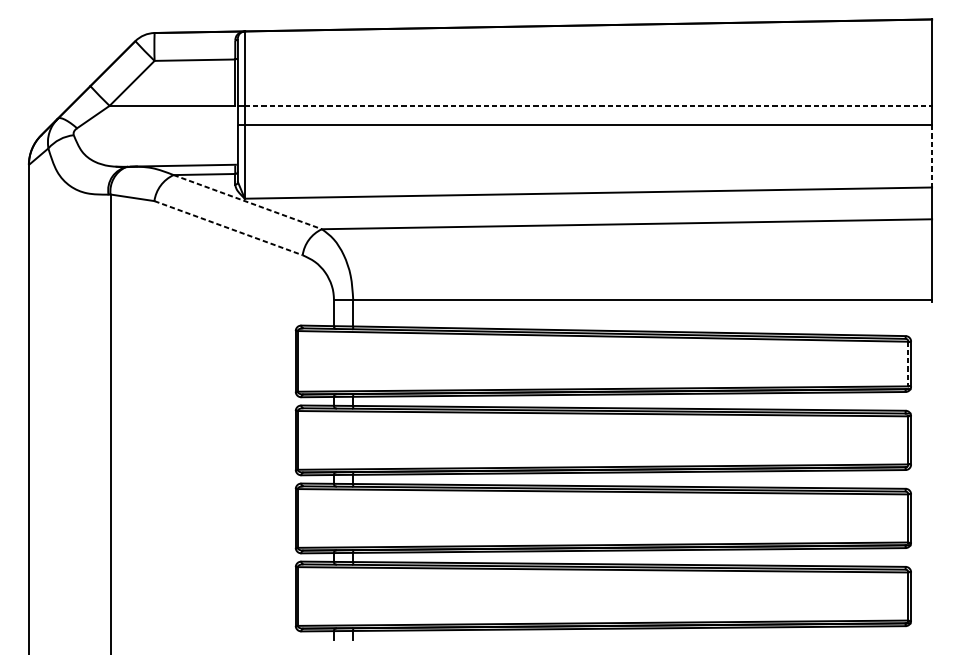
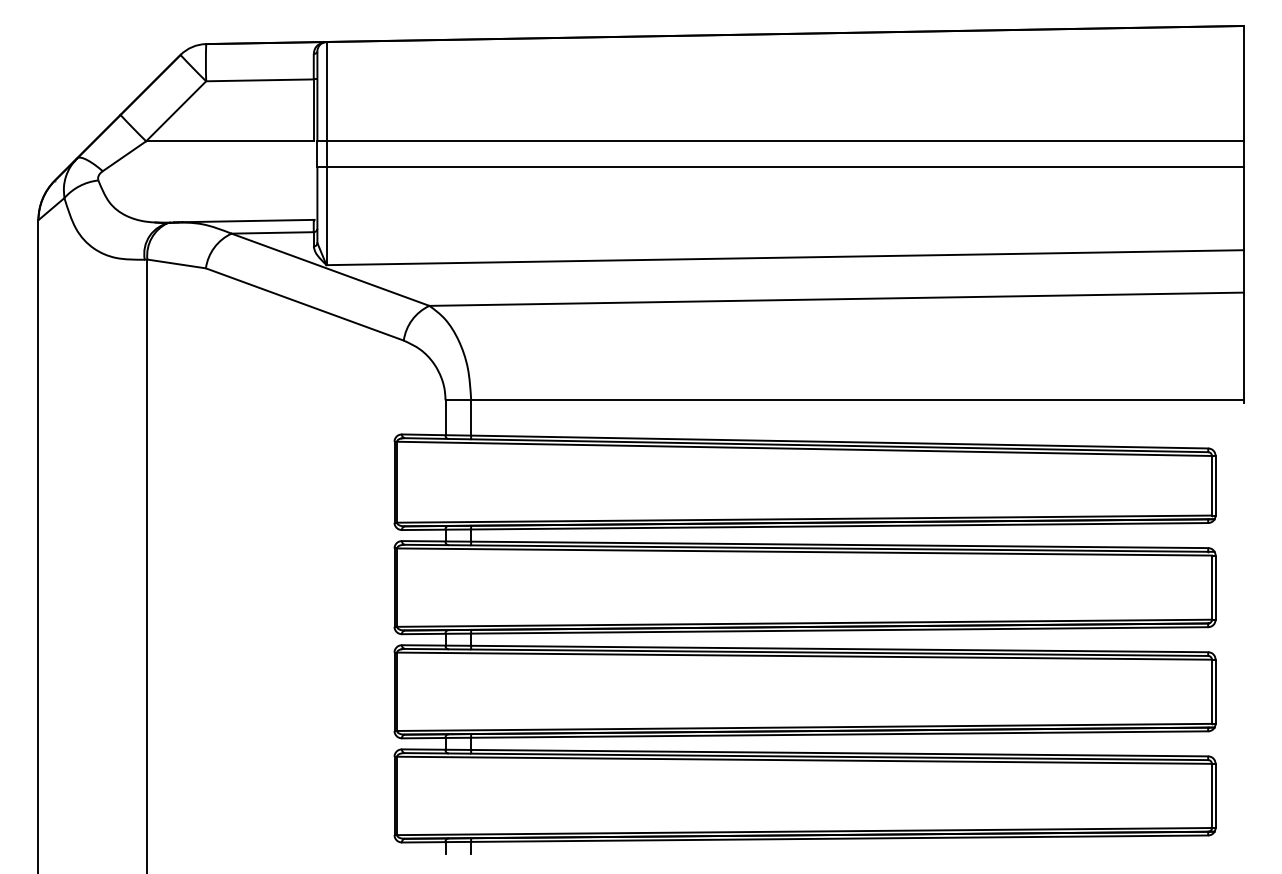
line: (588, 106) -> (785, 141), dashed -> solid
line: (932, 156) -> (1243, 208), dashed -> solid
line: (247, 201) -> (330, 269), dashed -> solid
line: (229, 228) -> (305, 304), dashed -> solid
line: (908, 363) -> (1211, 485), dashed -> solid

